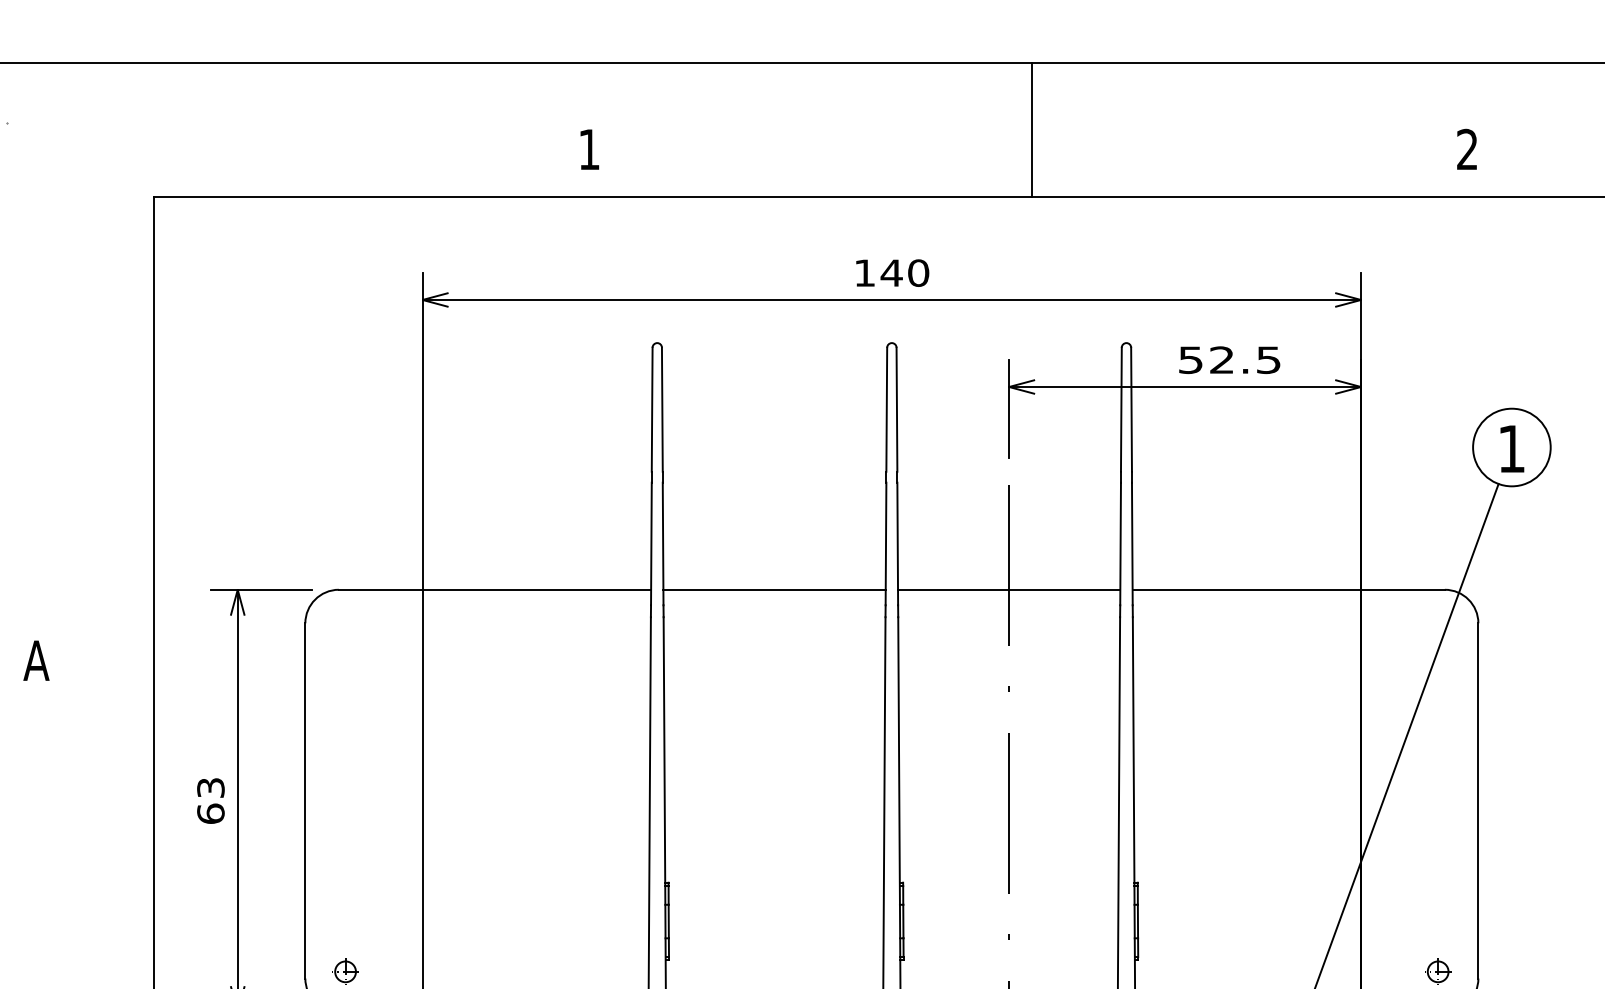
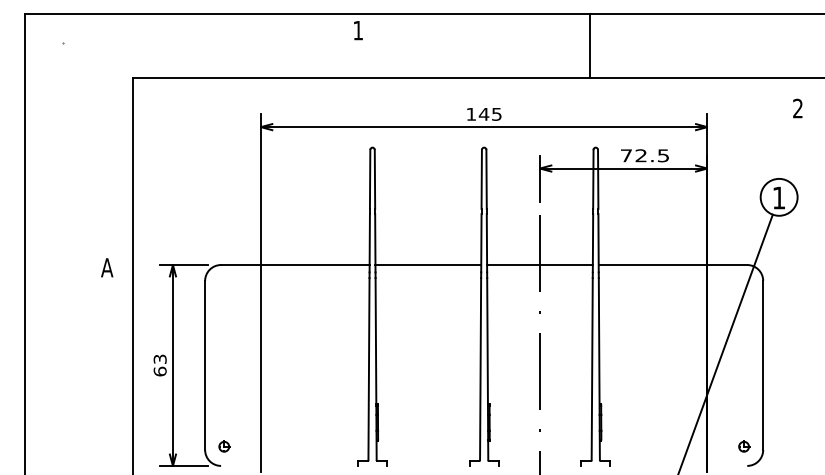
line: (1031, 128) -> (589, 45), moved
text: (589, 149) -> (358, 30), moved
text: (1466, 149) -> (797, 108), moved
text: (917, 271) -> (496, 113), 140 -> 145
text: (1188, 359) -> (625, 155), 52.5 -> 72.5
text: (37, 660) -> (107, 267), moved

